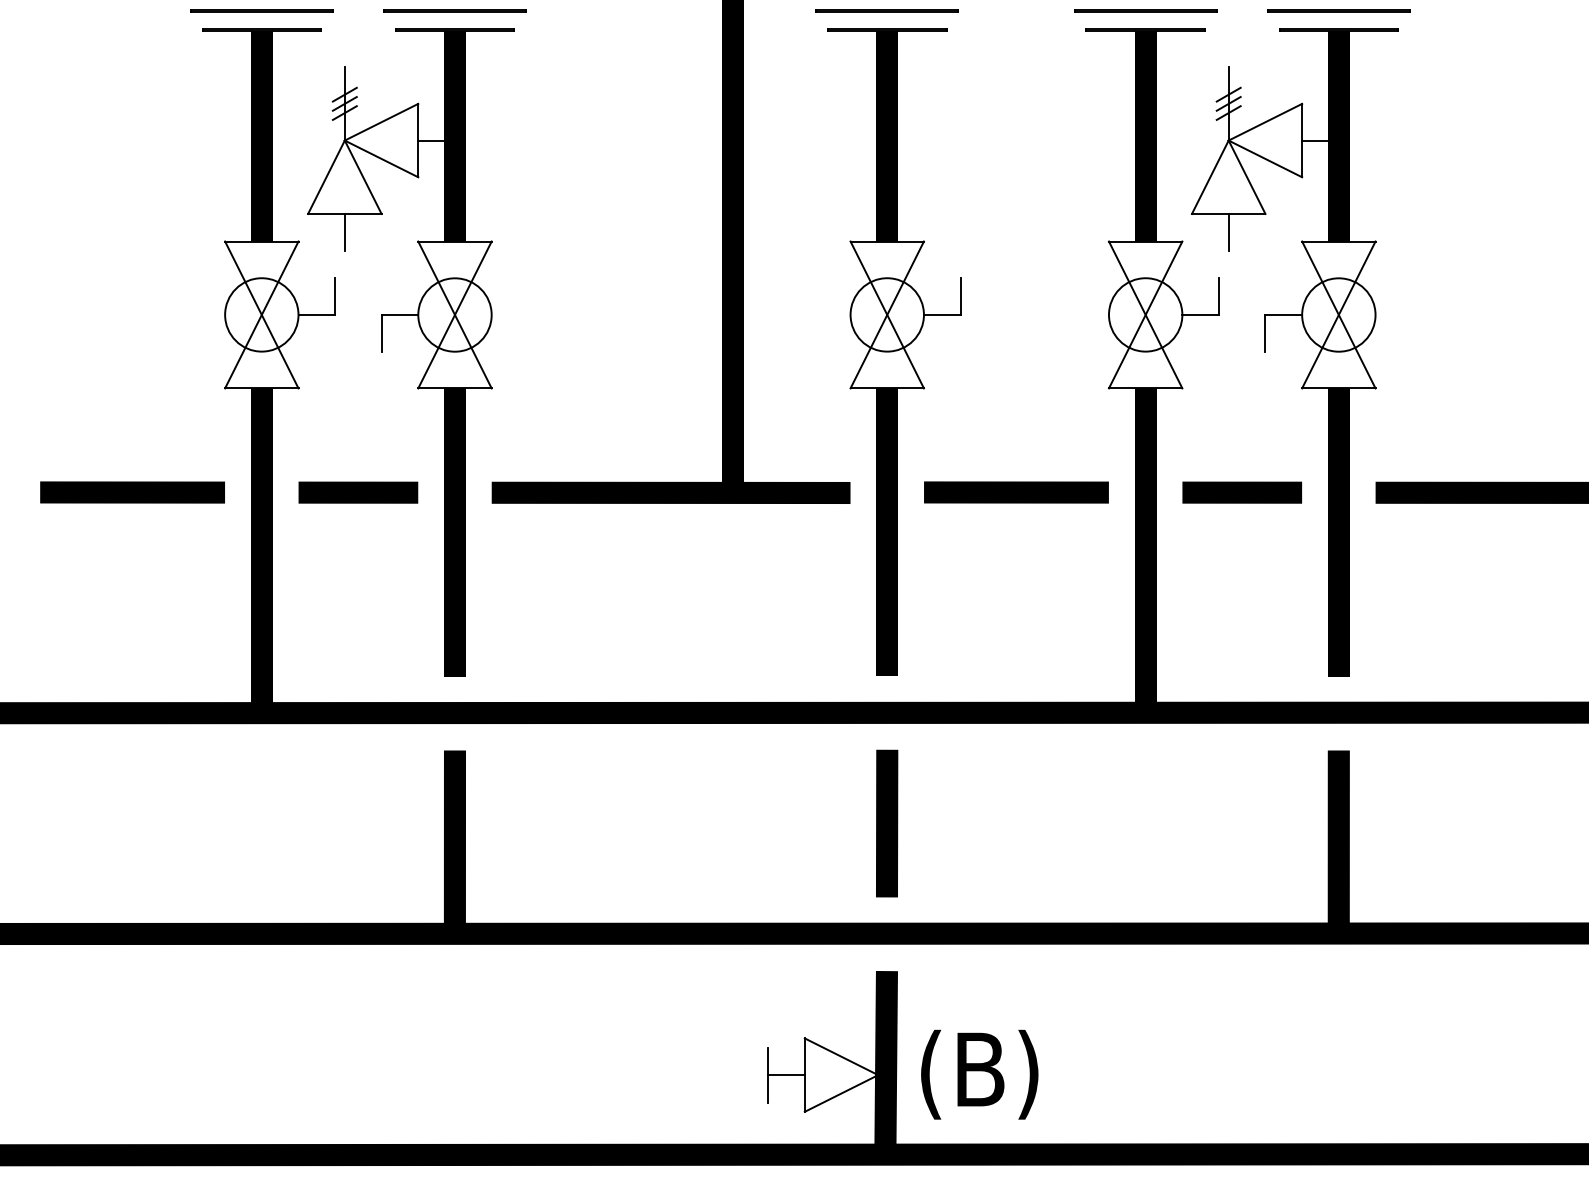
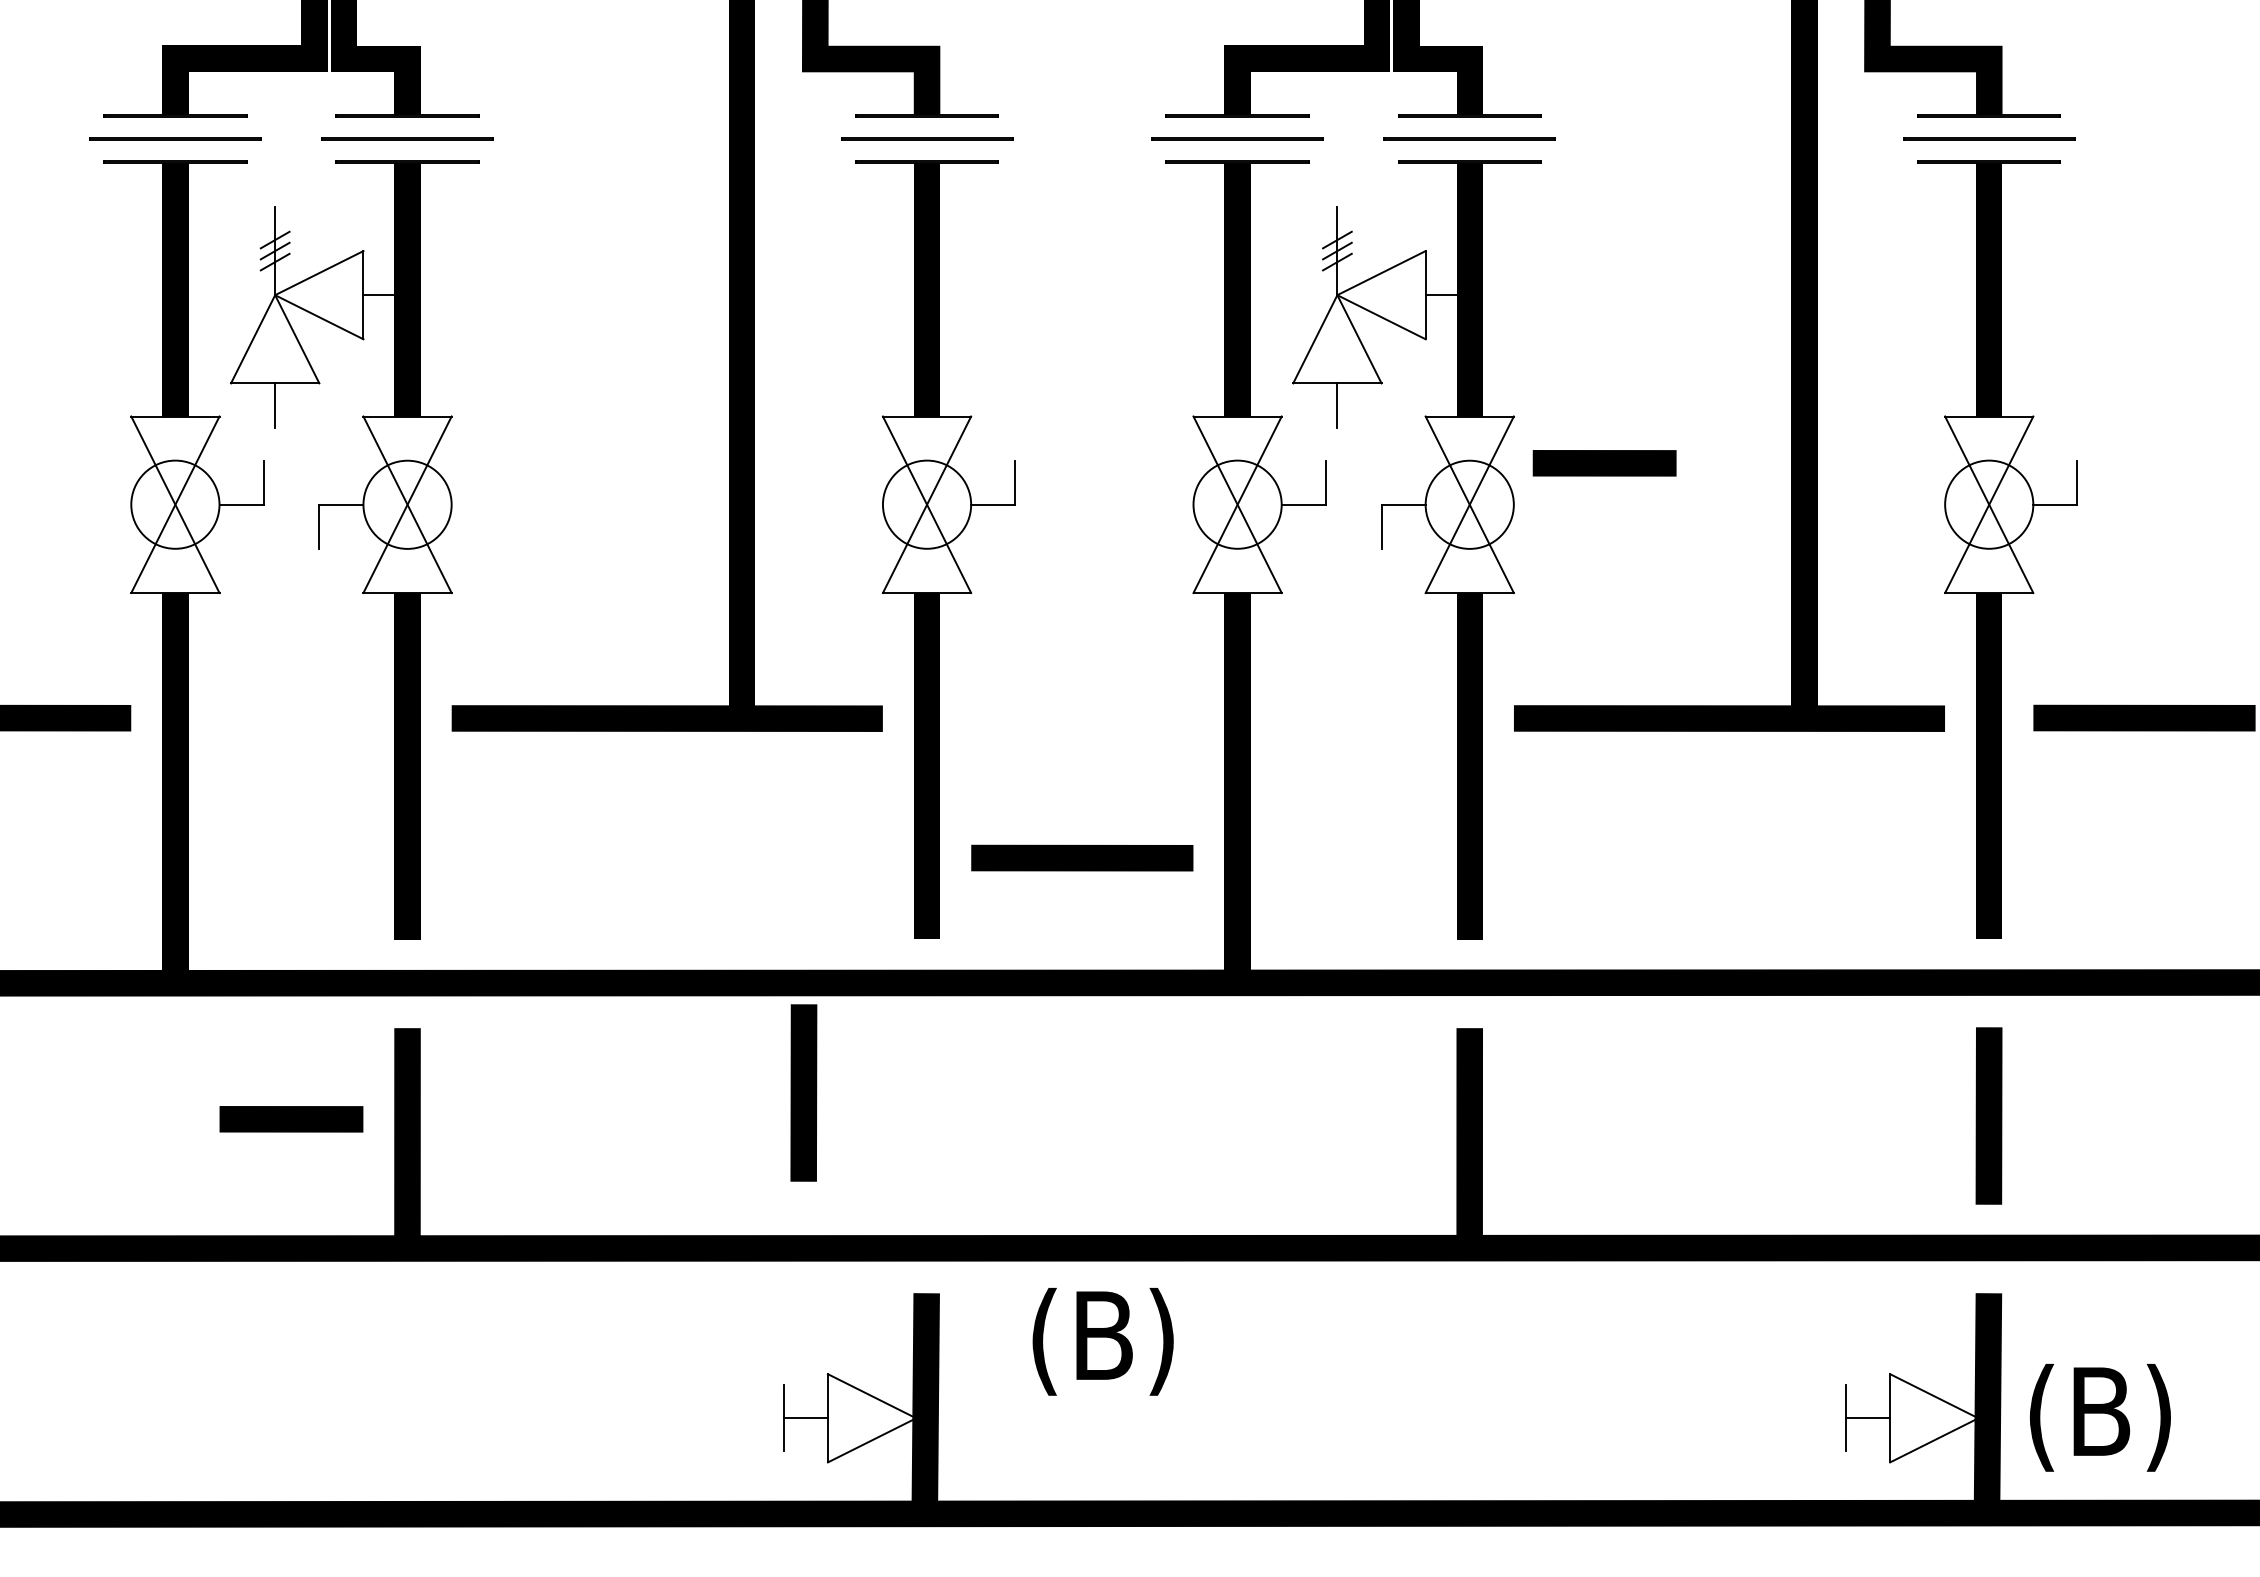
line: (1016, 491) -> (1082, 857), moved
line: (358, 492) -> (291, 1119), moved
line: (1242, 492) -> (1604, 463), moved
line: (886, 823) -> (803, 1092), moved
text: (979, 1074) -> (1102, 1341), moved

